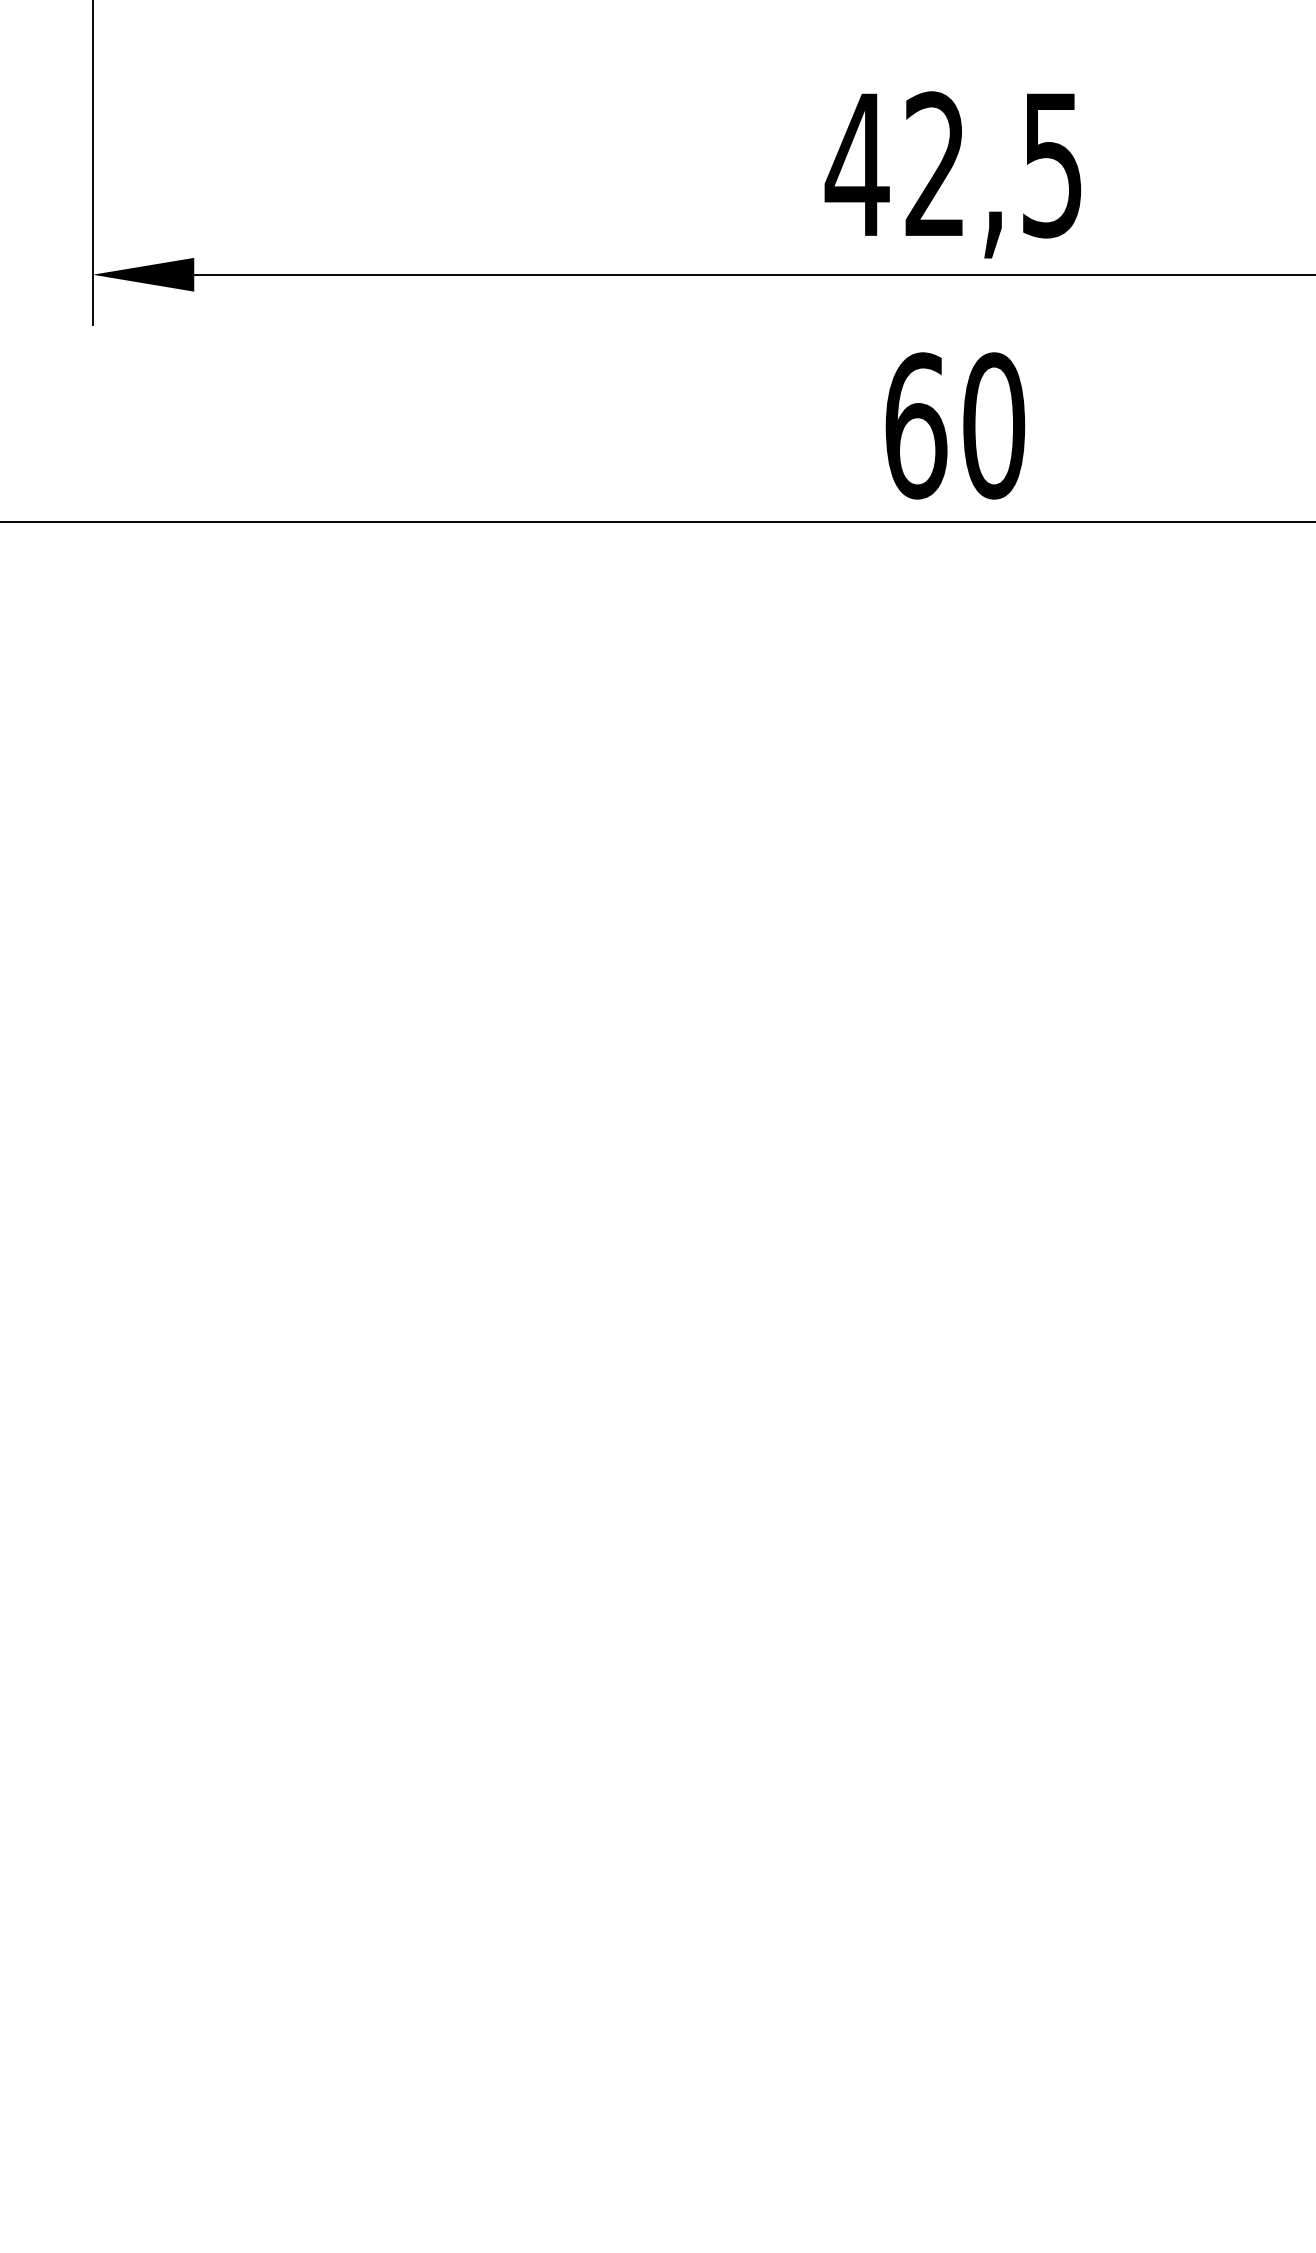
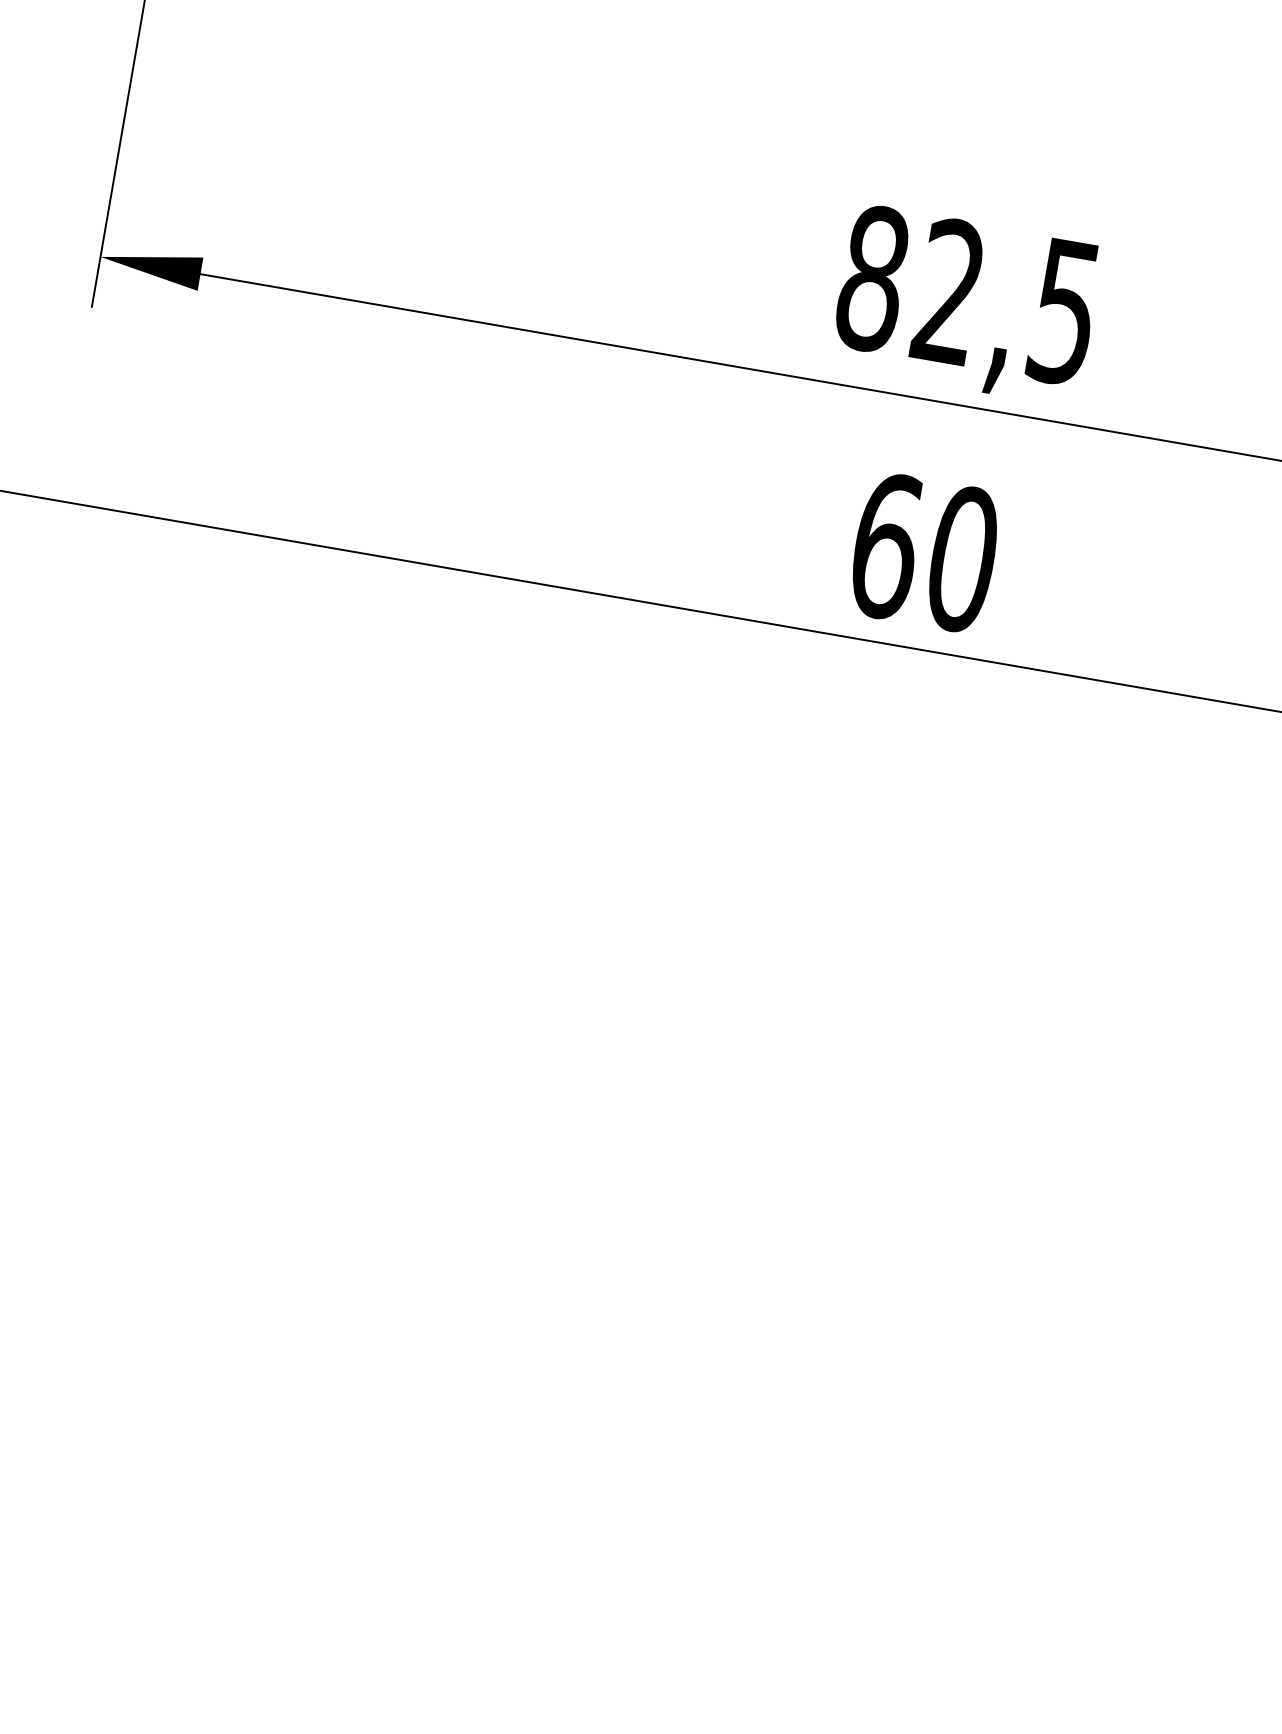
text: (856, 164) -> (871, 278), 42,5 -> 82,5

